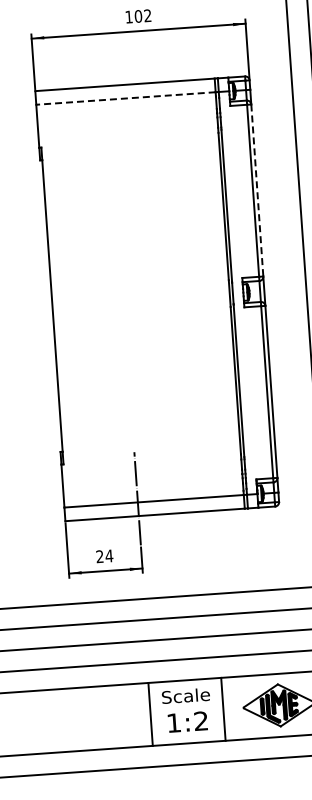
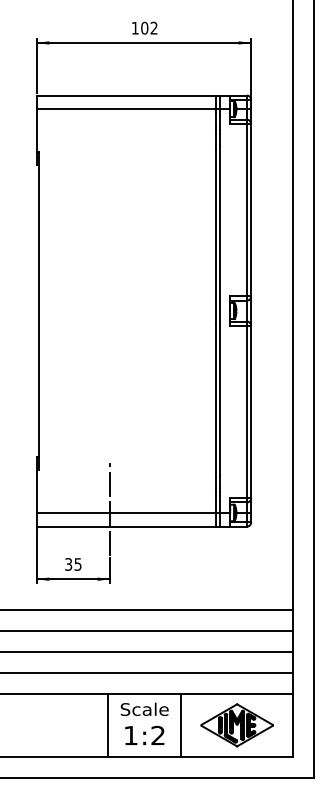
line: (125, 98) -> (126, 109), dashed -> solid
line: (257, 190) -> (251, 210), dashed -> solid
text: (104, 556) -> (73, 564), 24 -> 35

